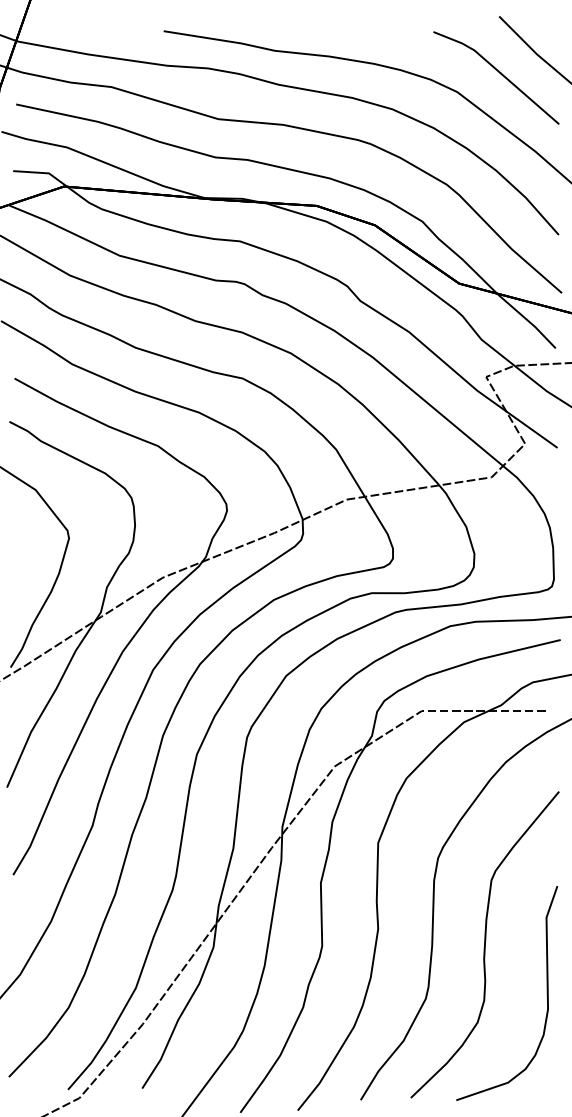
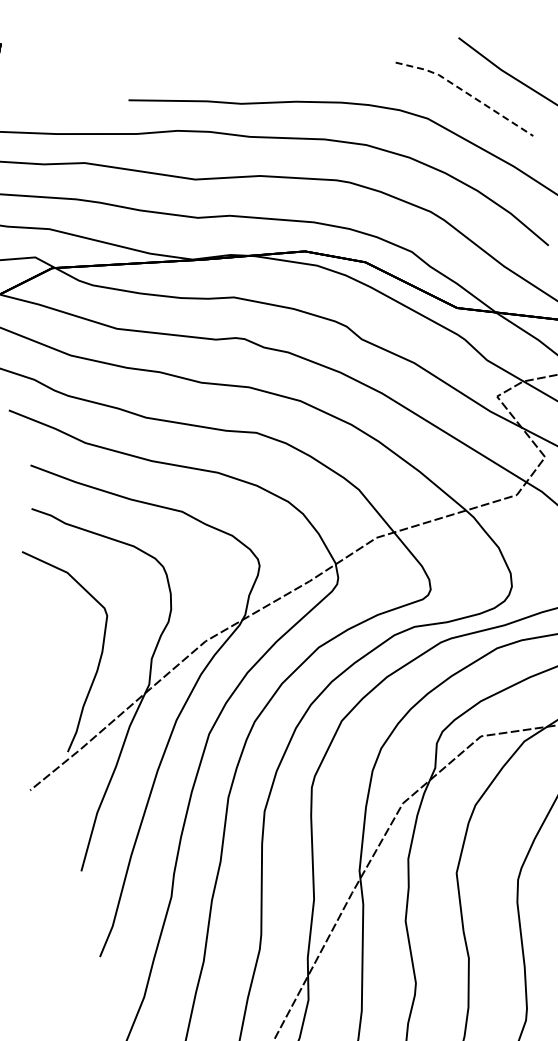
line: (499, 71) -> (466, 92), solid -> dashed

